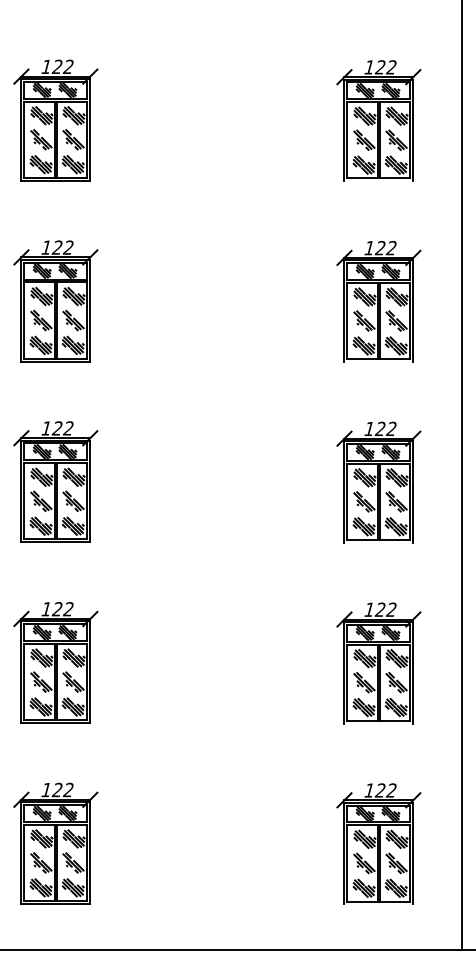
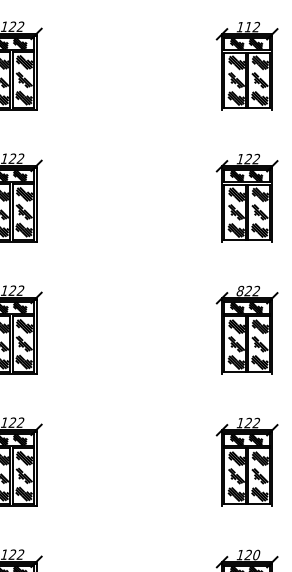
text: (379, 67) -> (247, 27), 122 -> 112
text: (369, 428) -> (240, 290), 122 -> 822
text: (390, 790) -> (255, 555), 122 -> 120

